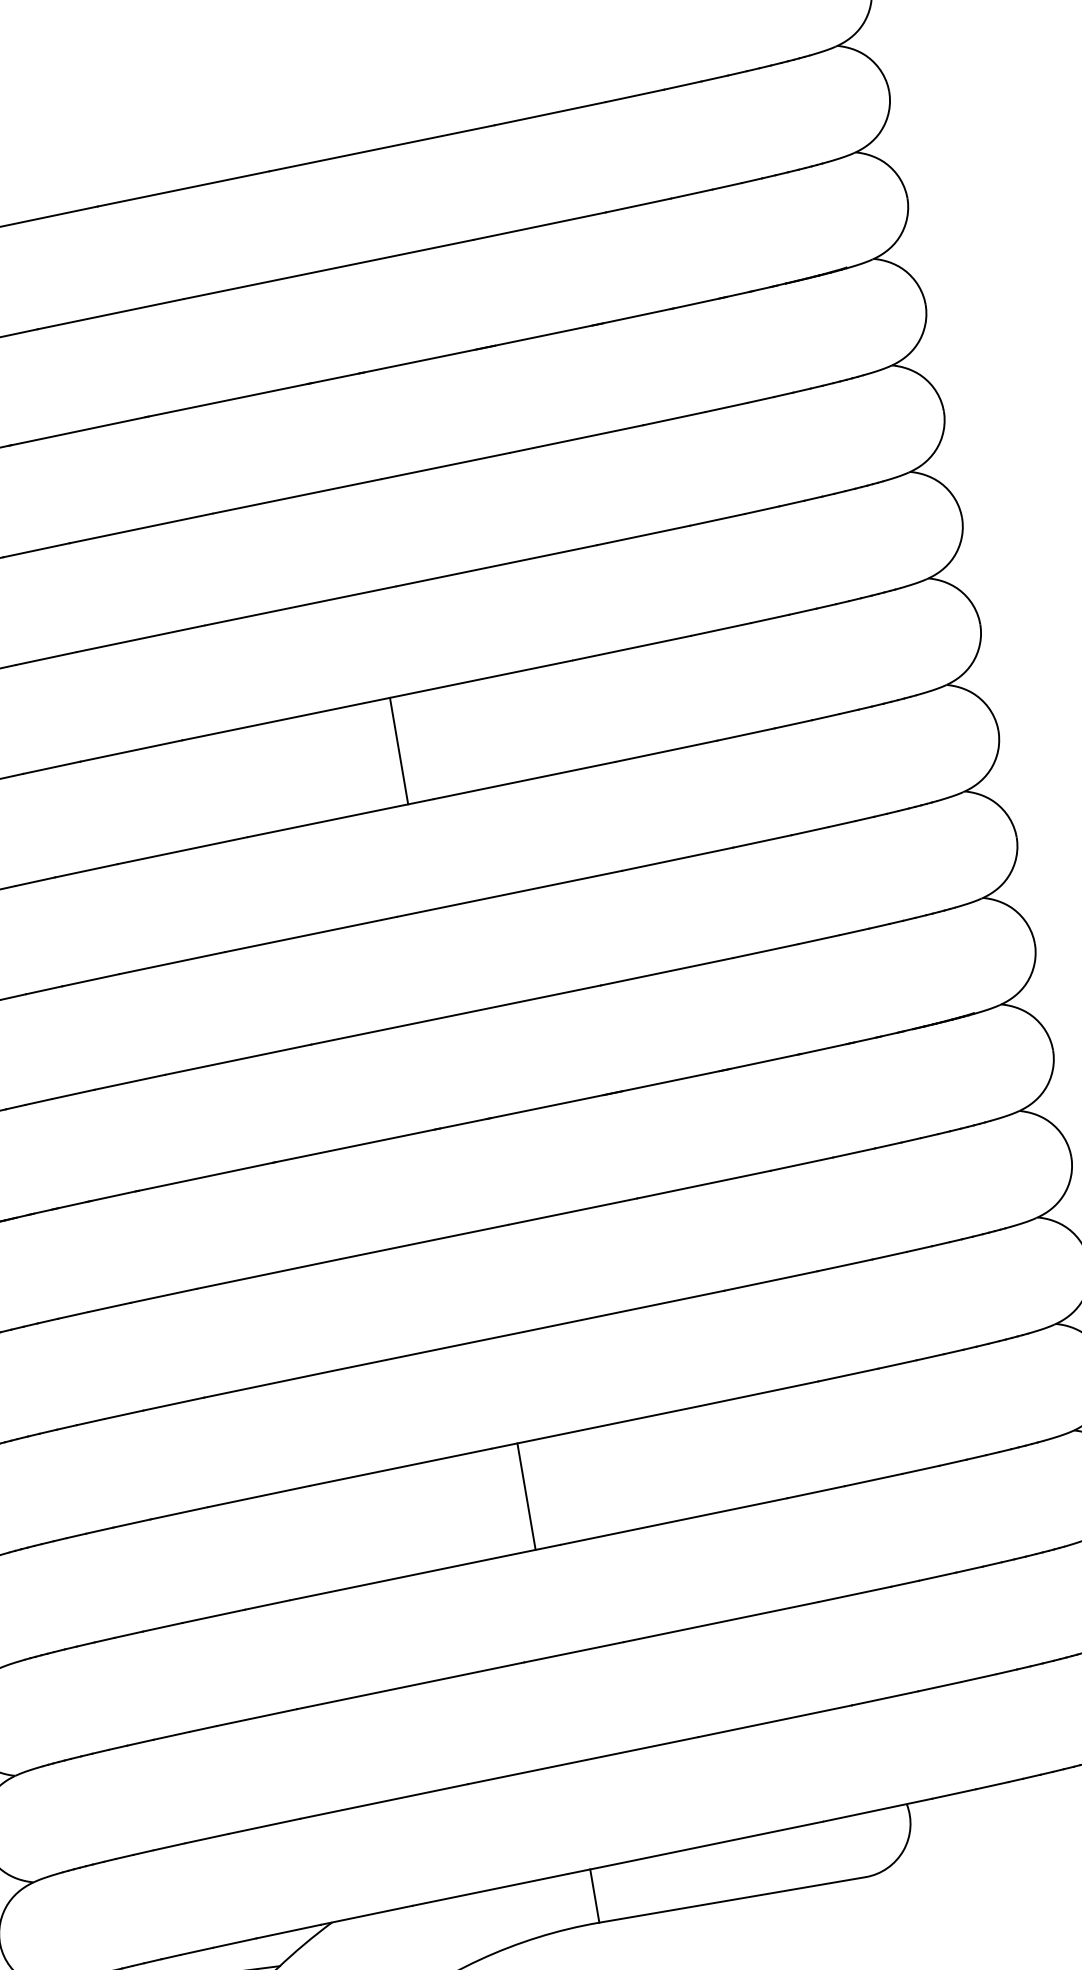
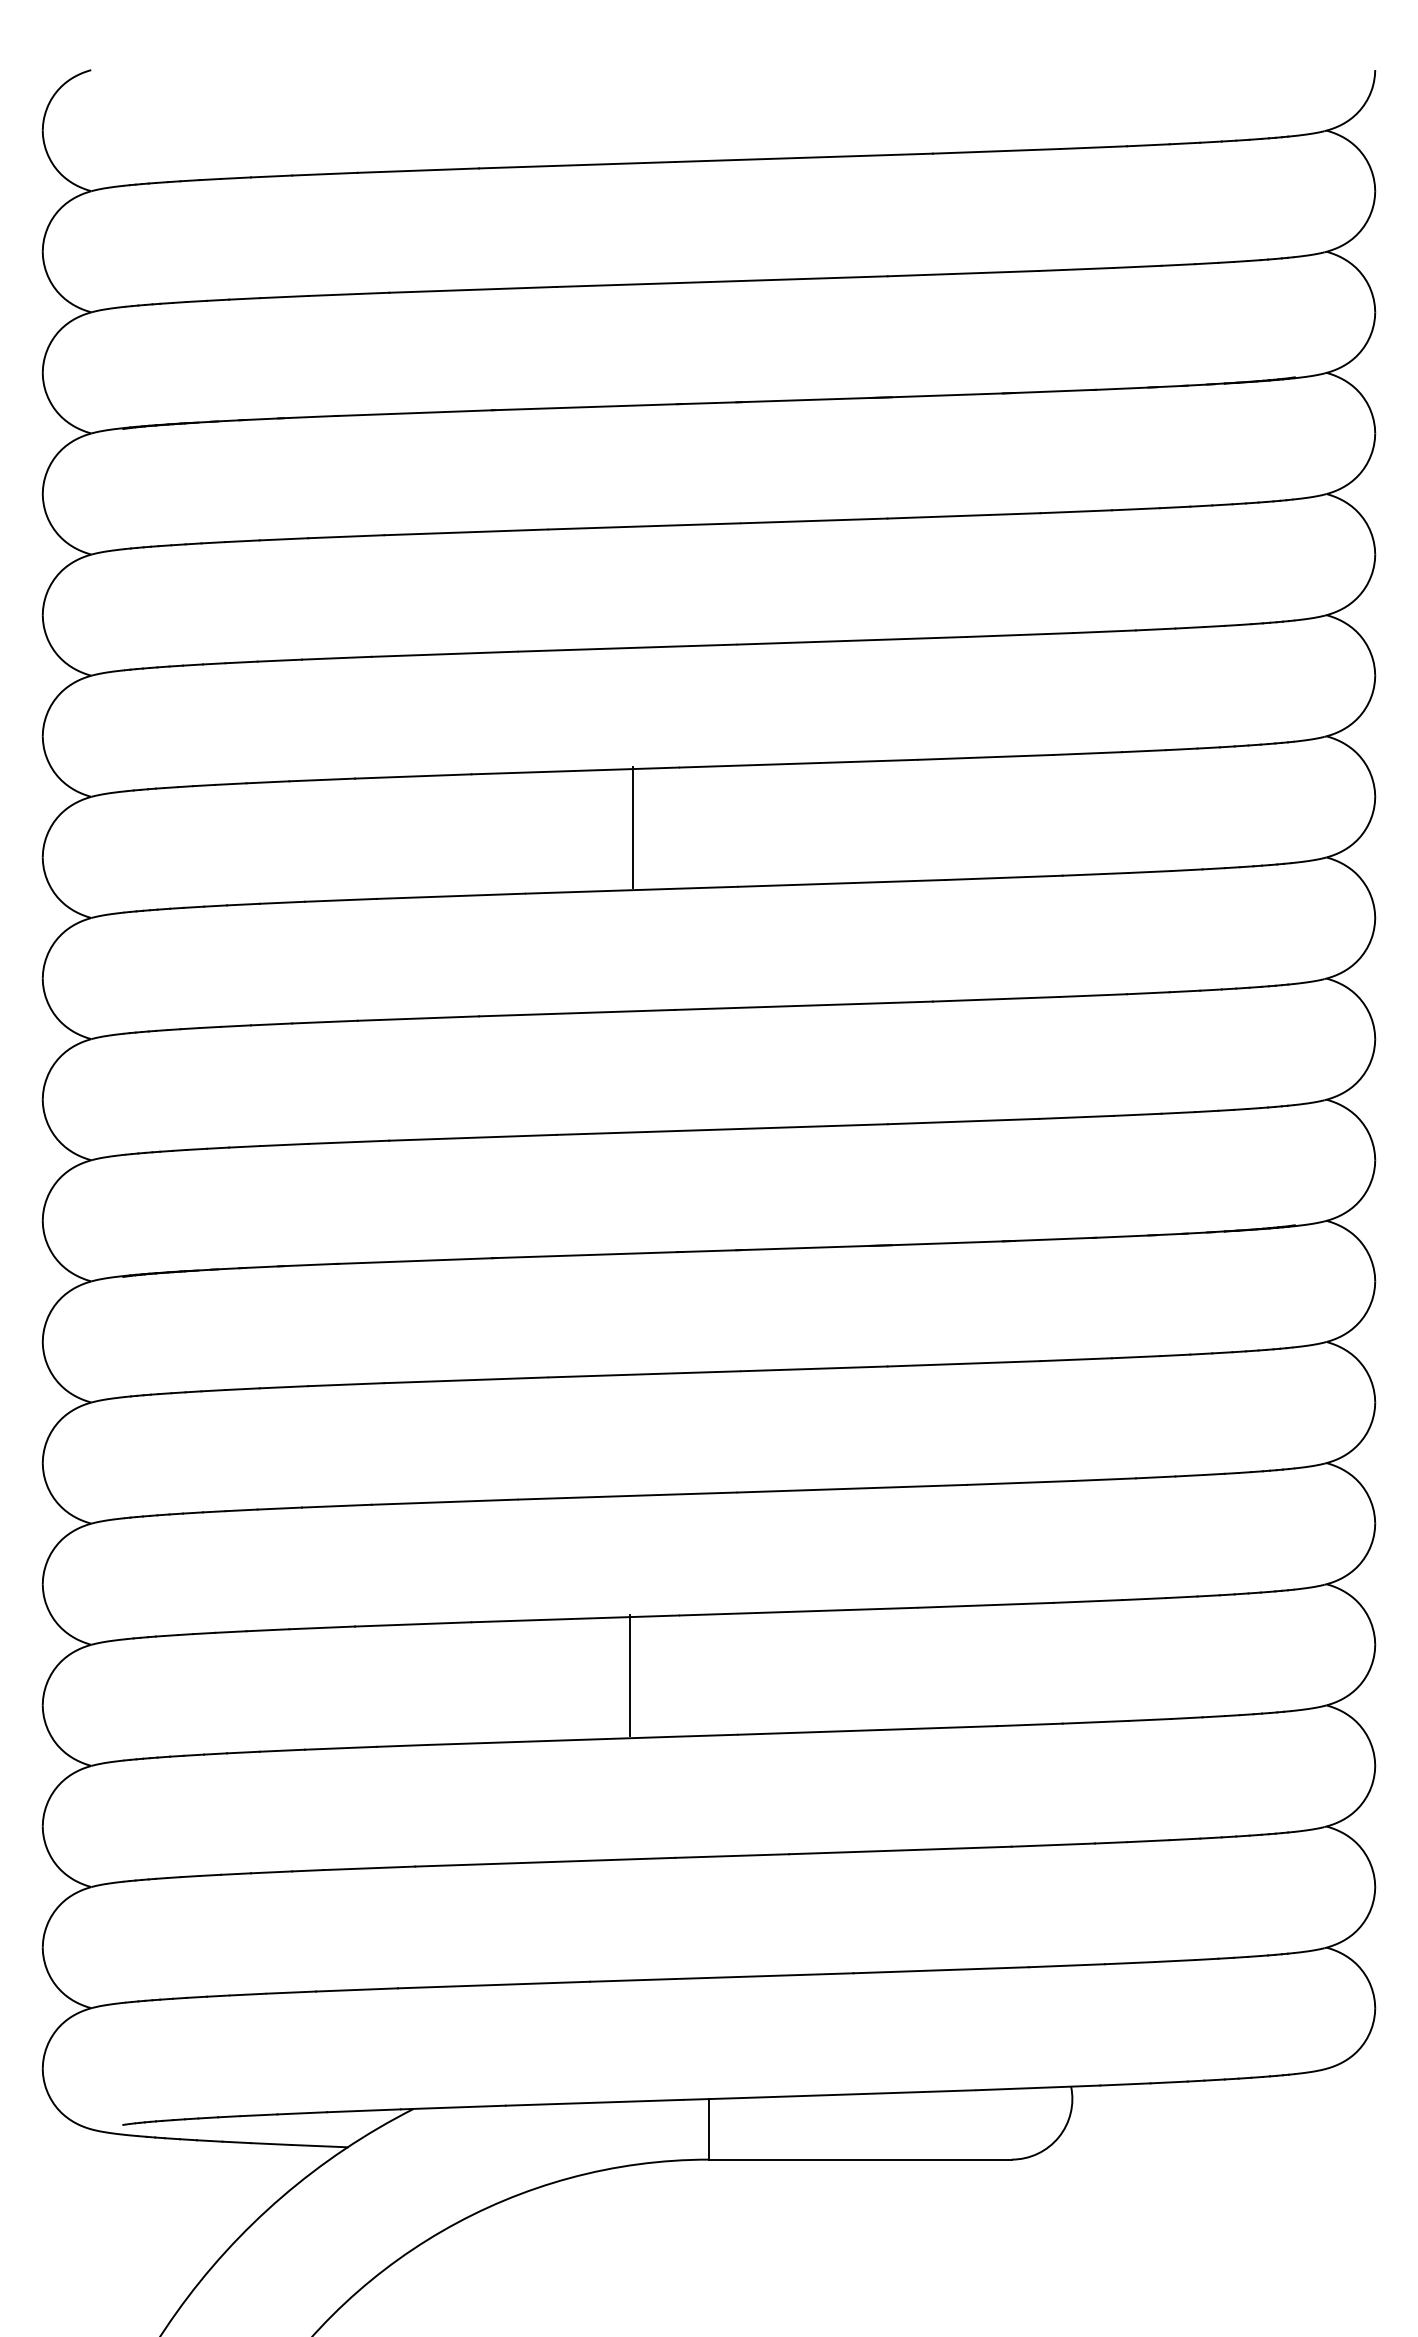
line: (398, 750) -> (632, 826), moved
line: (526, 1496) -> (629, 1674), moved

